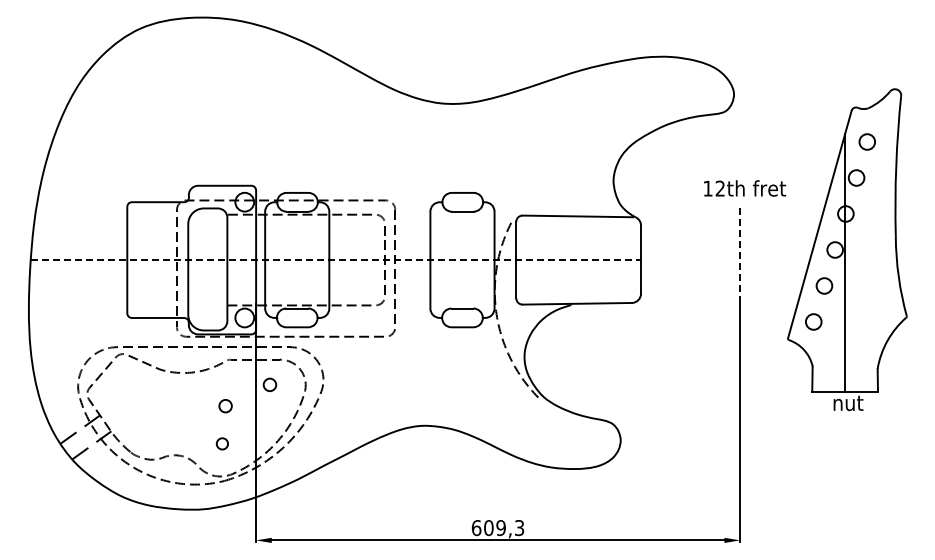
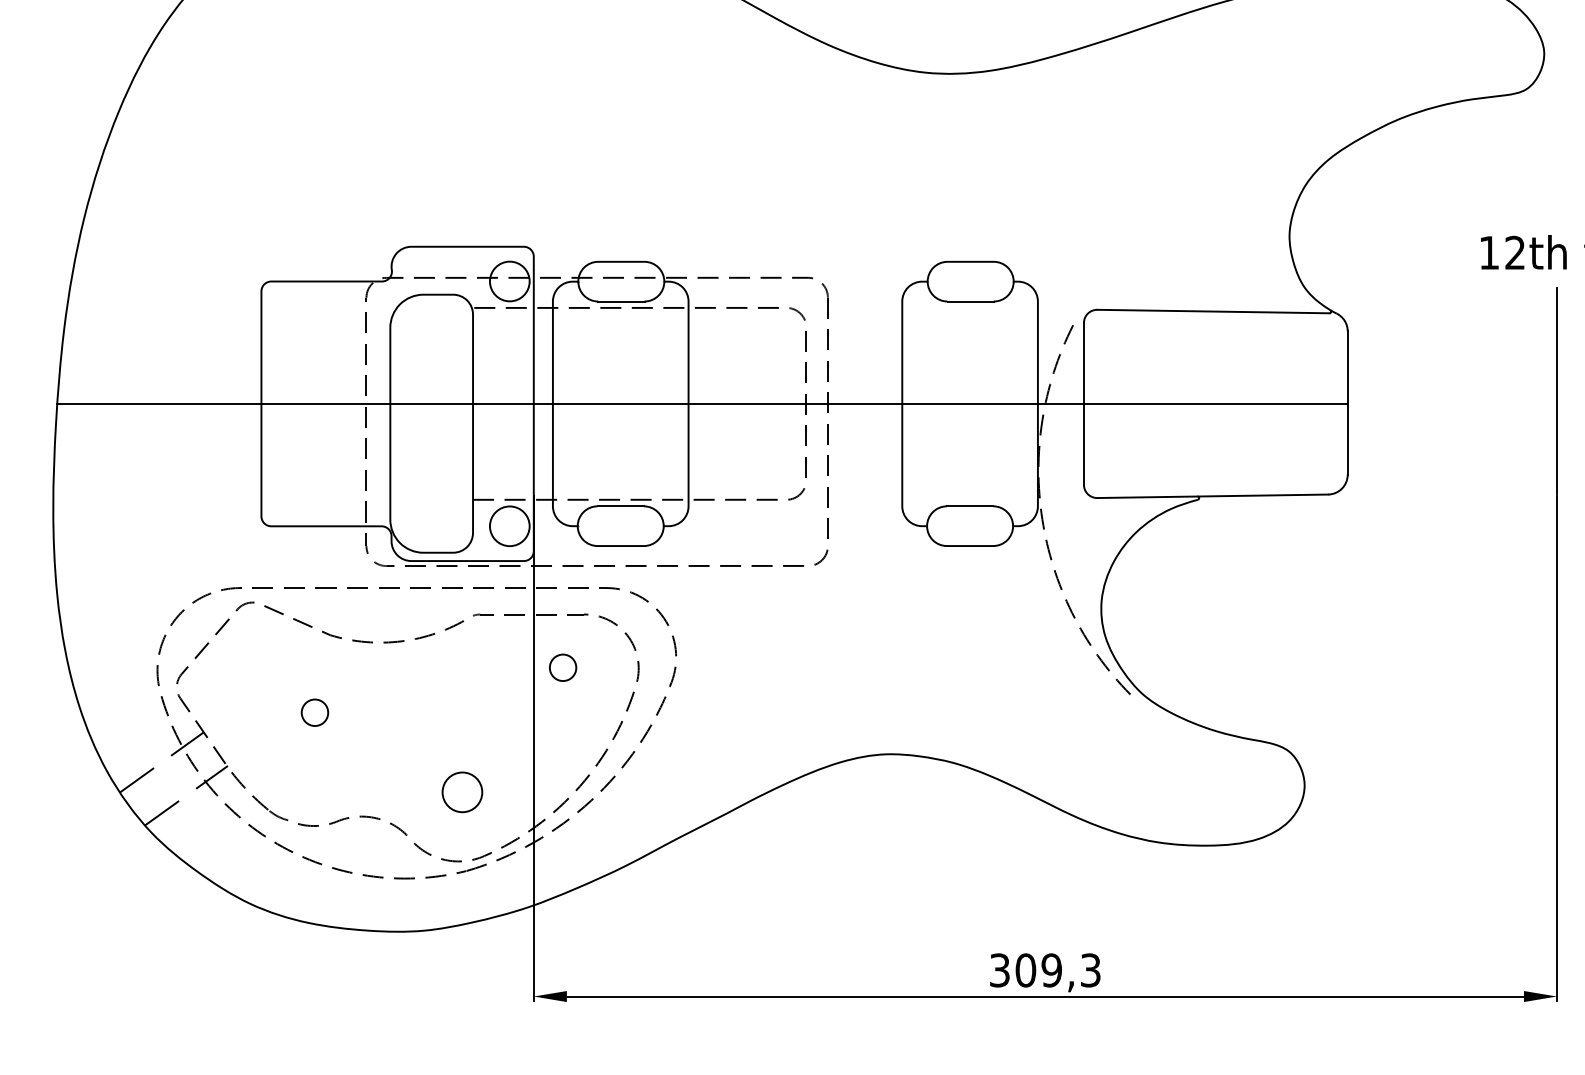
line: (740, 253) -> (1557, 389), dashed -> solid
line: (336, 260) -> (703, 404), dashed -> solid
circle: (225, 406) -> (314, 713), moved
circle: (222, 443) -> (462, 791), size x1.67
text: (476, 528) -> (999, 971), 609,3 -> 309,3

